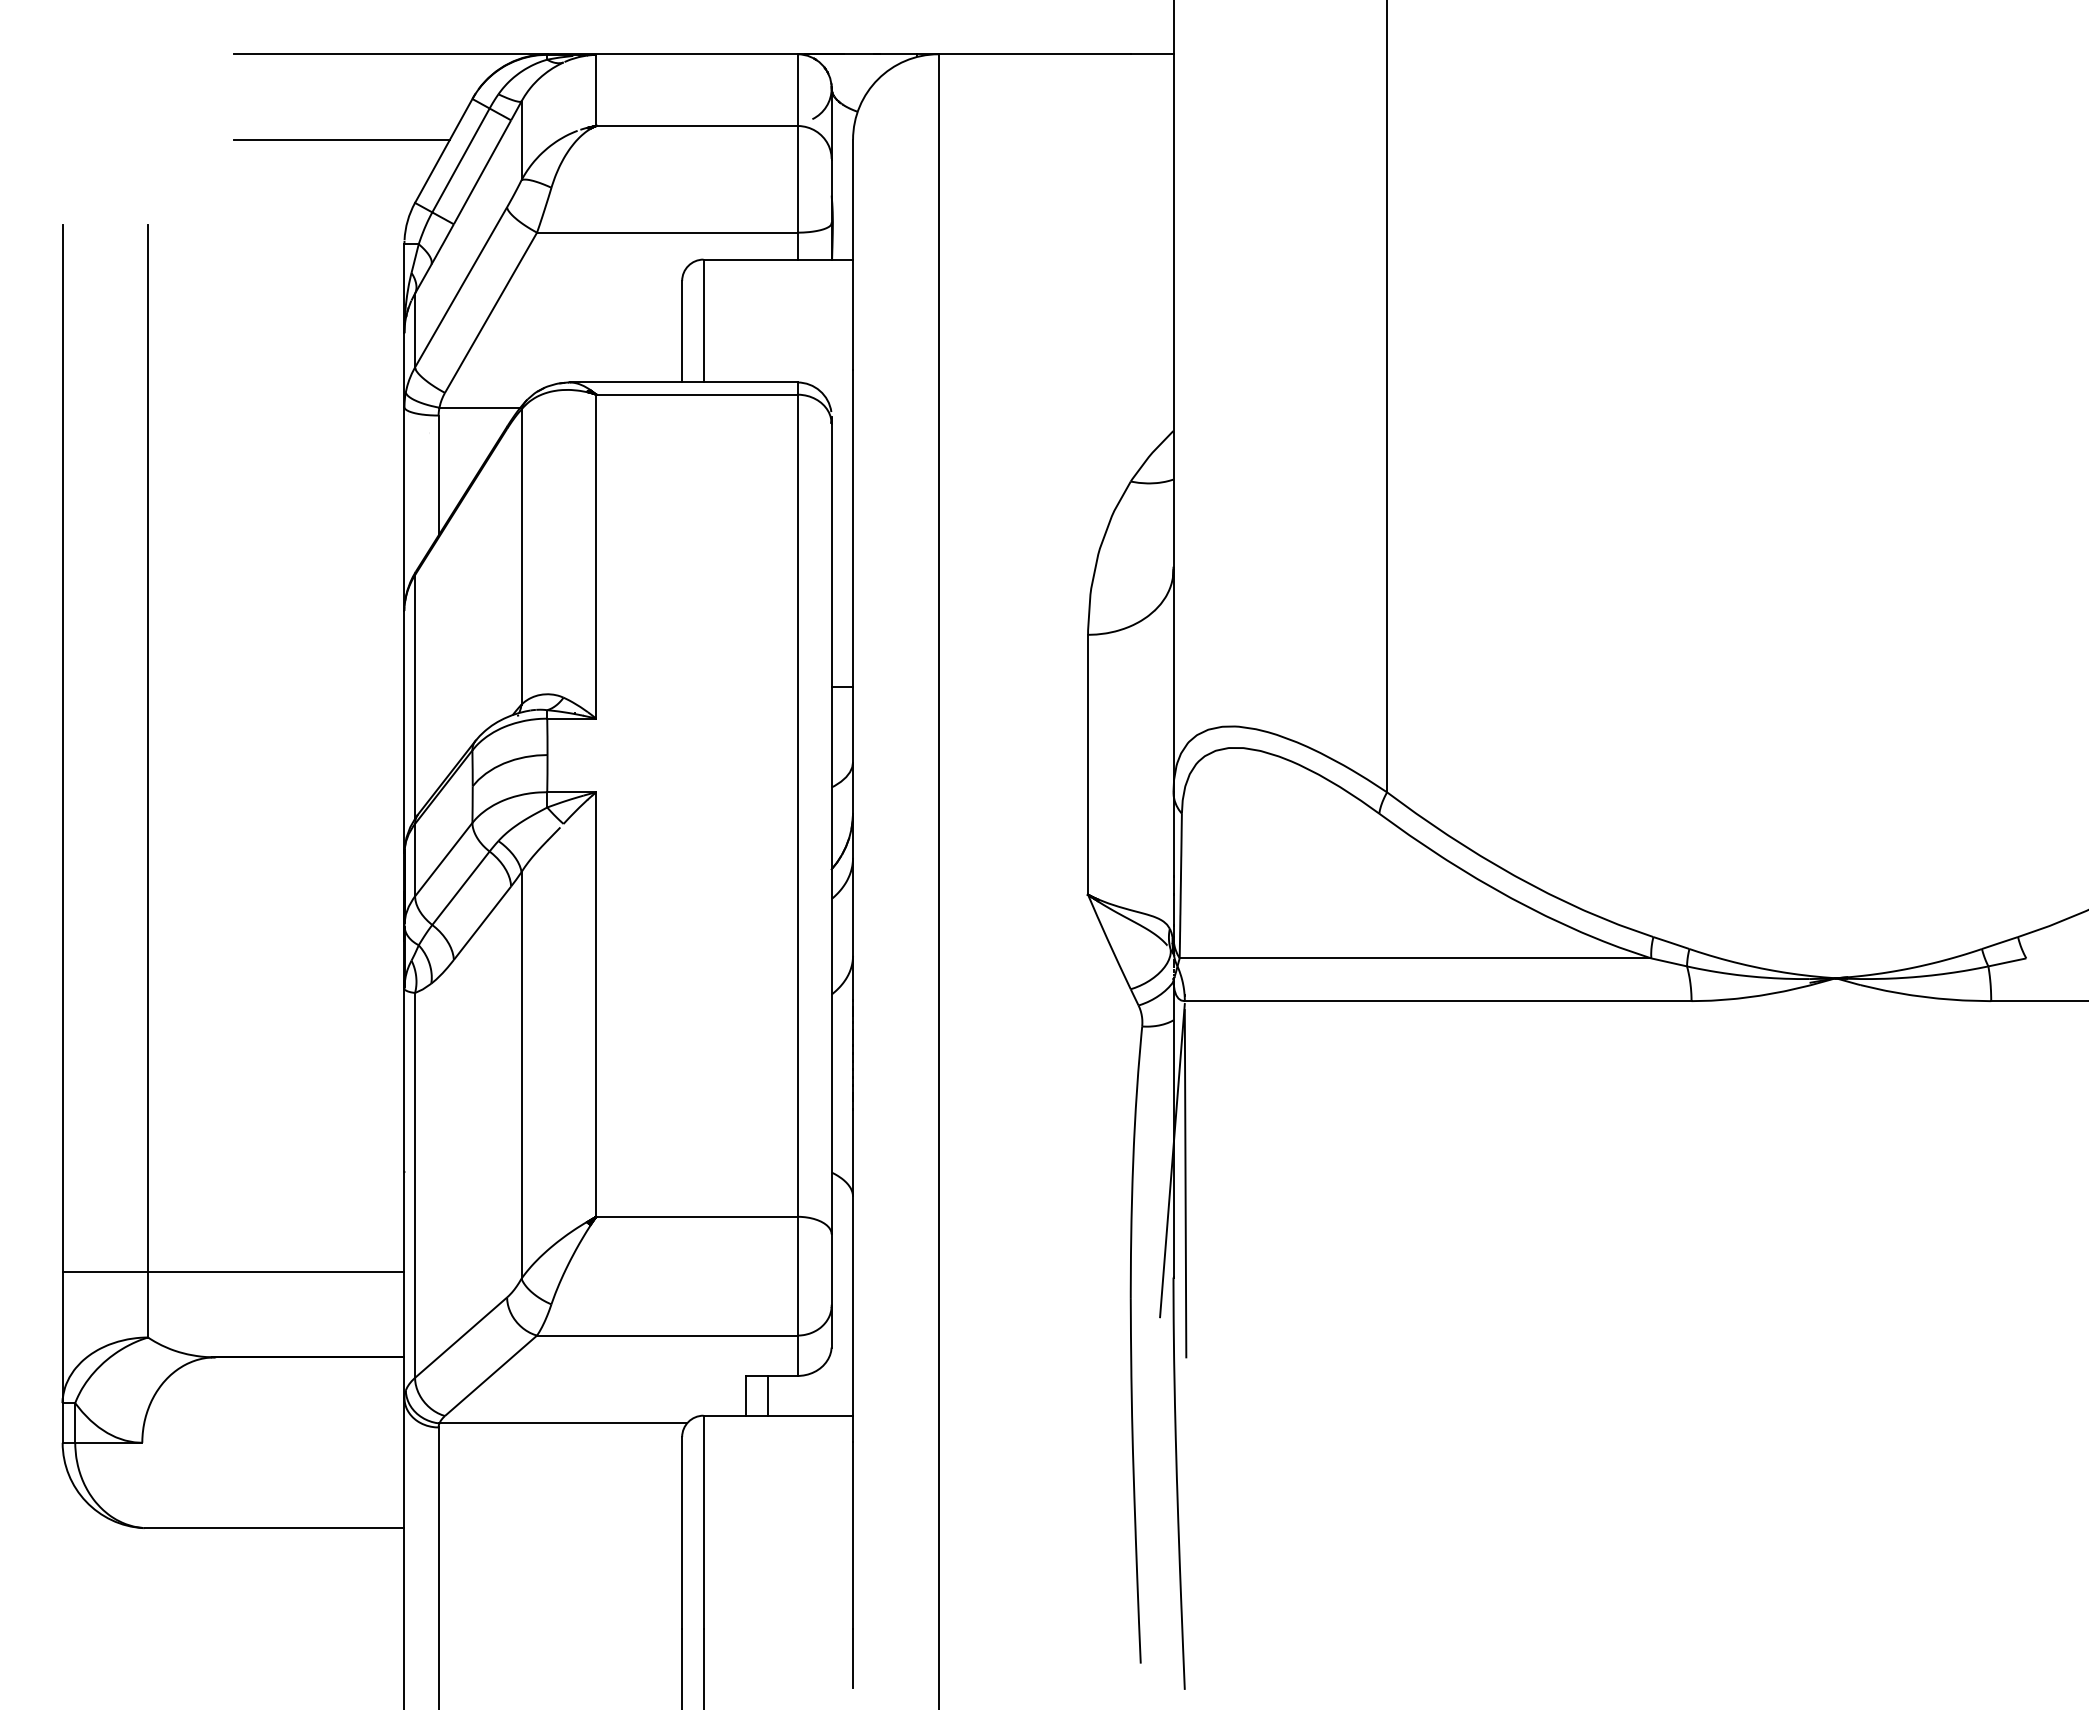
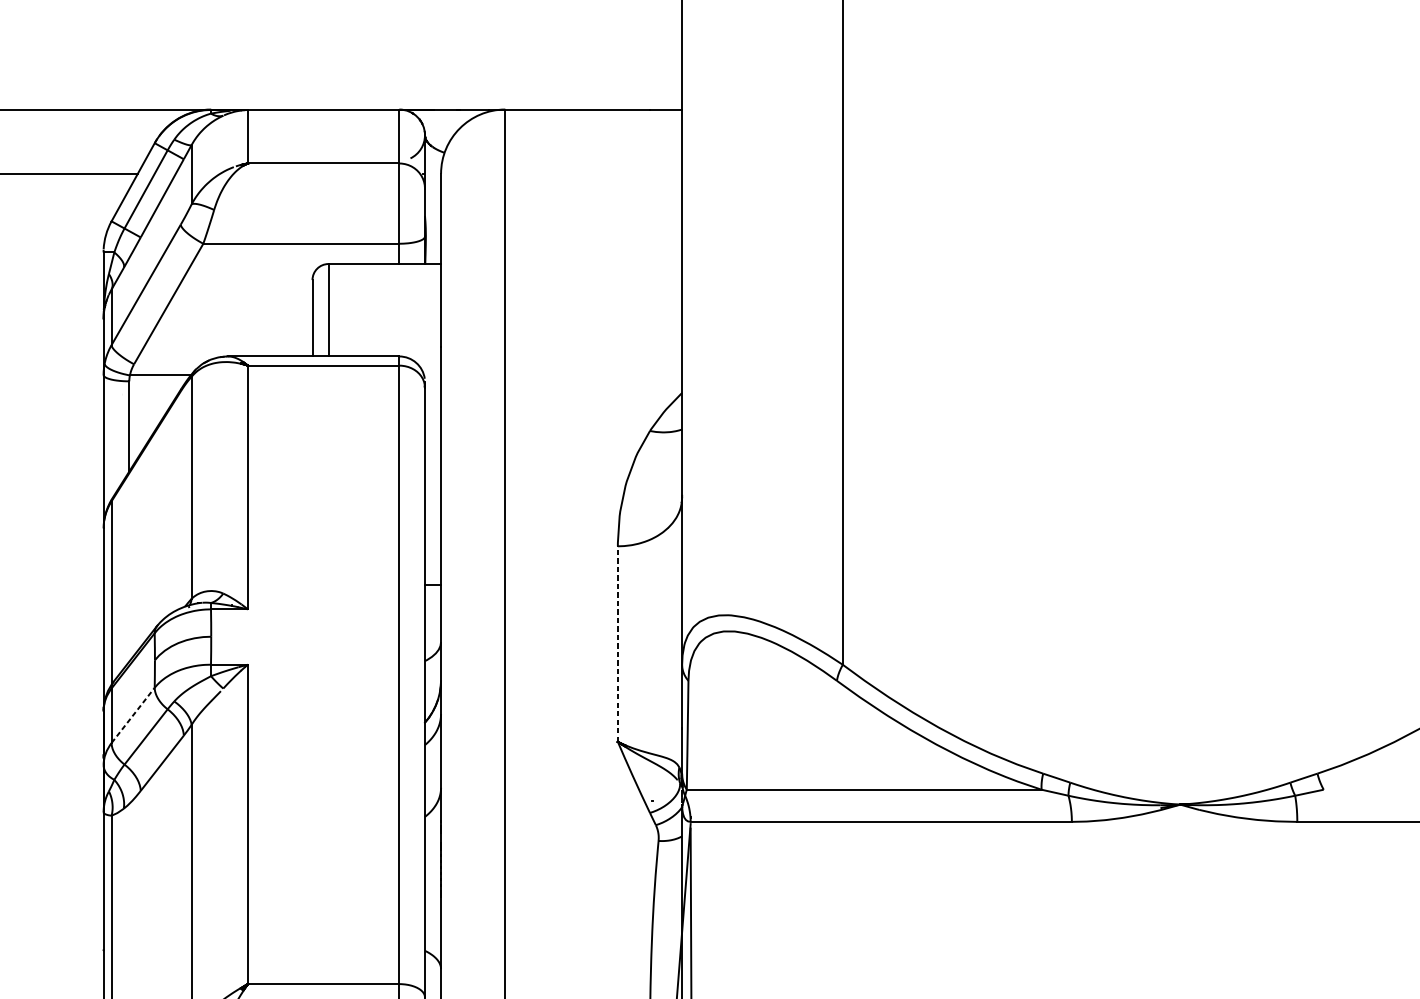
line: (1088, 764) -> (618, 643), solid -> dashed
line: (443, 859) -> (132, 715), solid -> dashed

